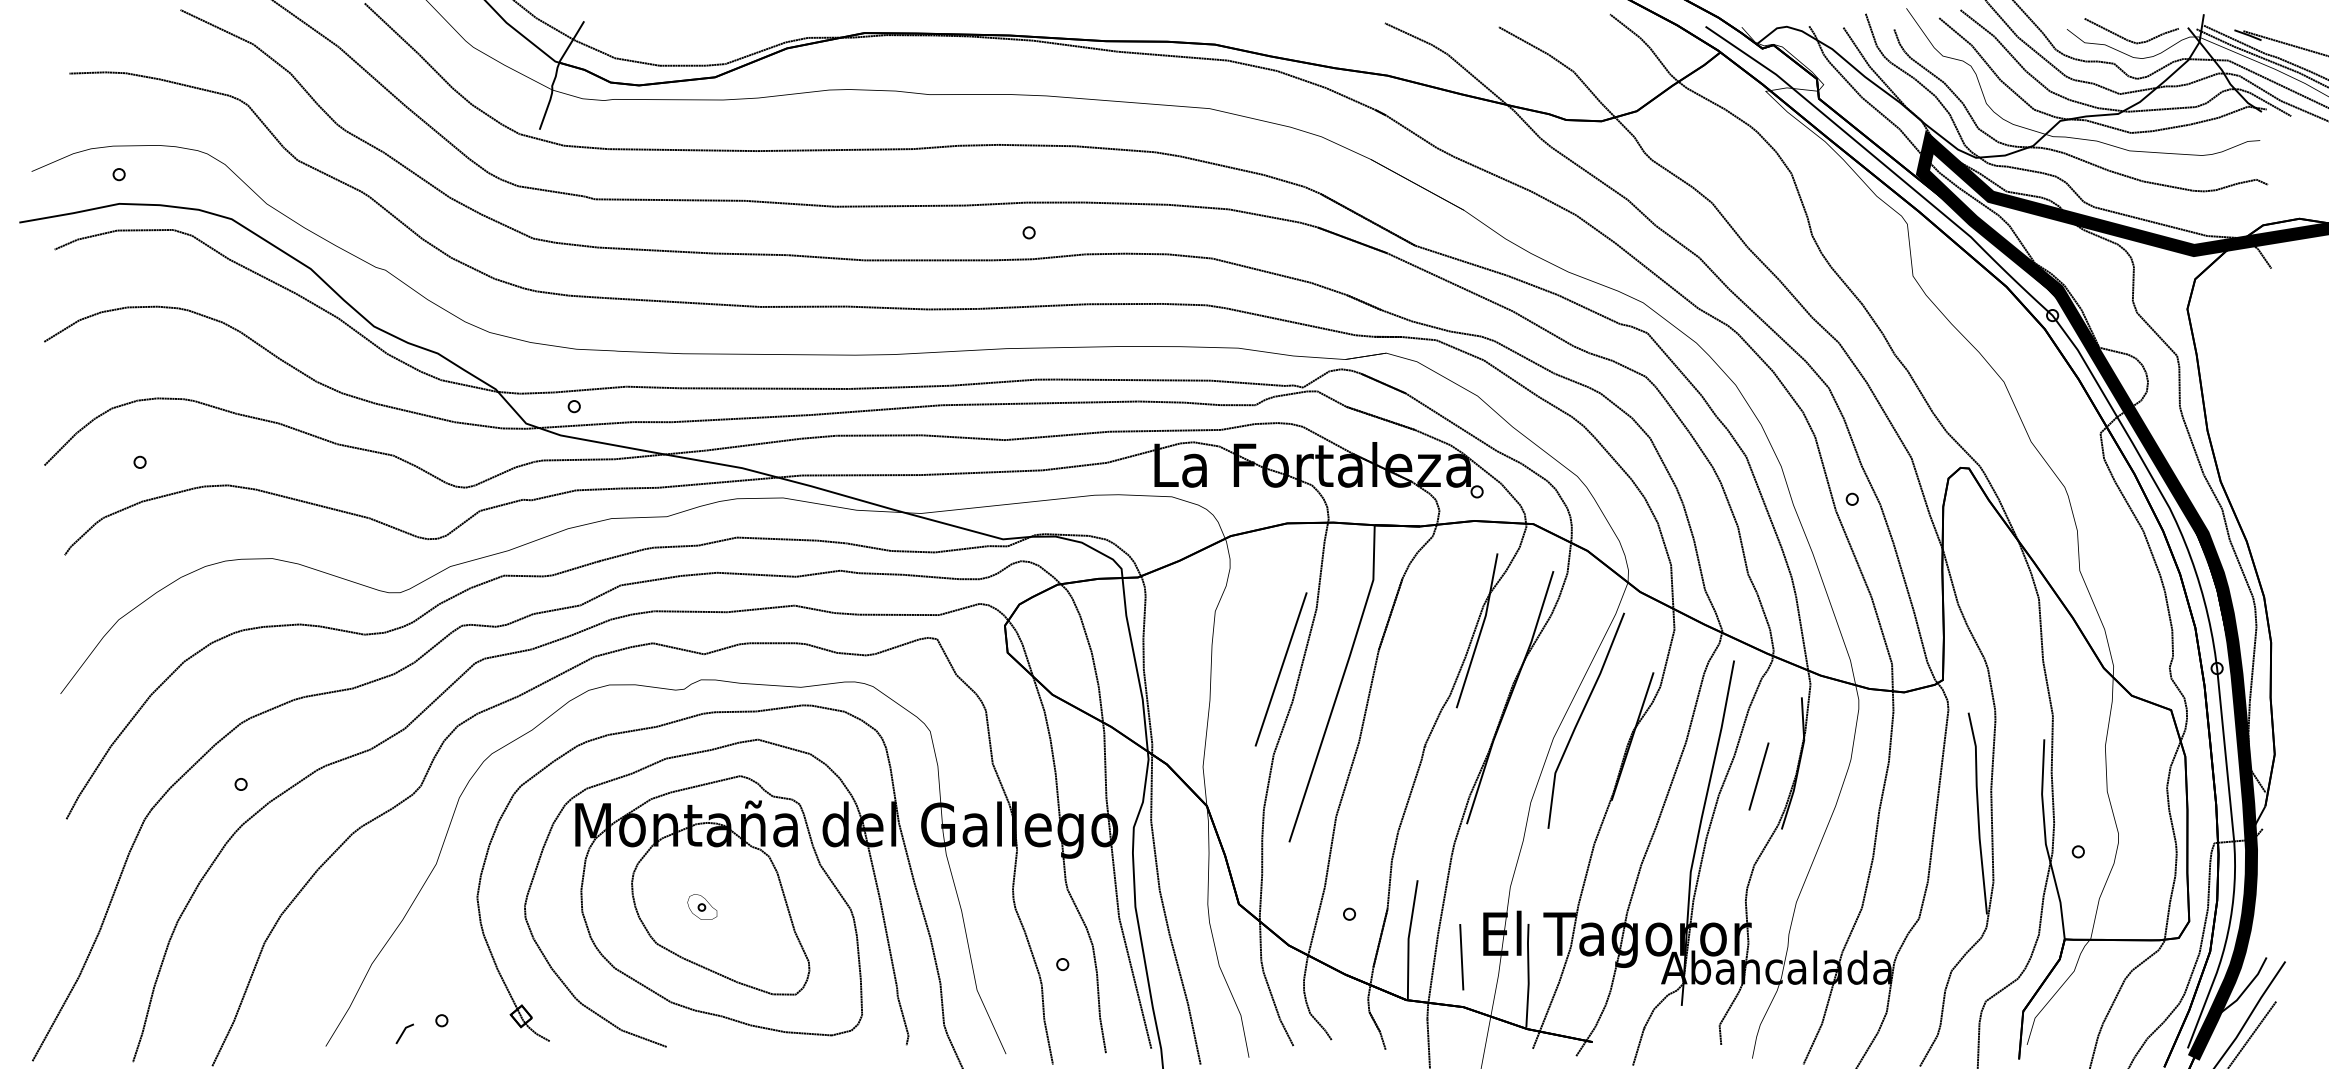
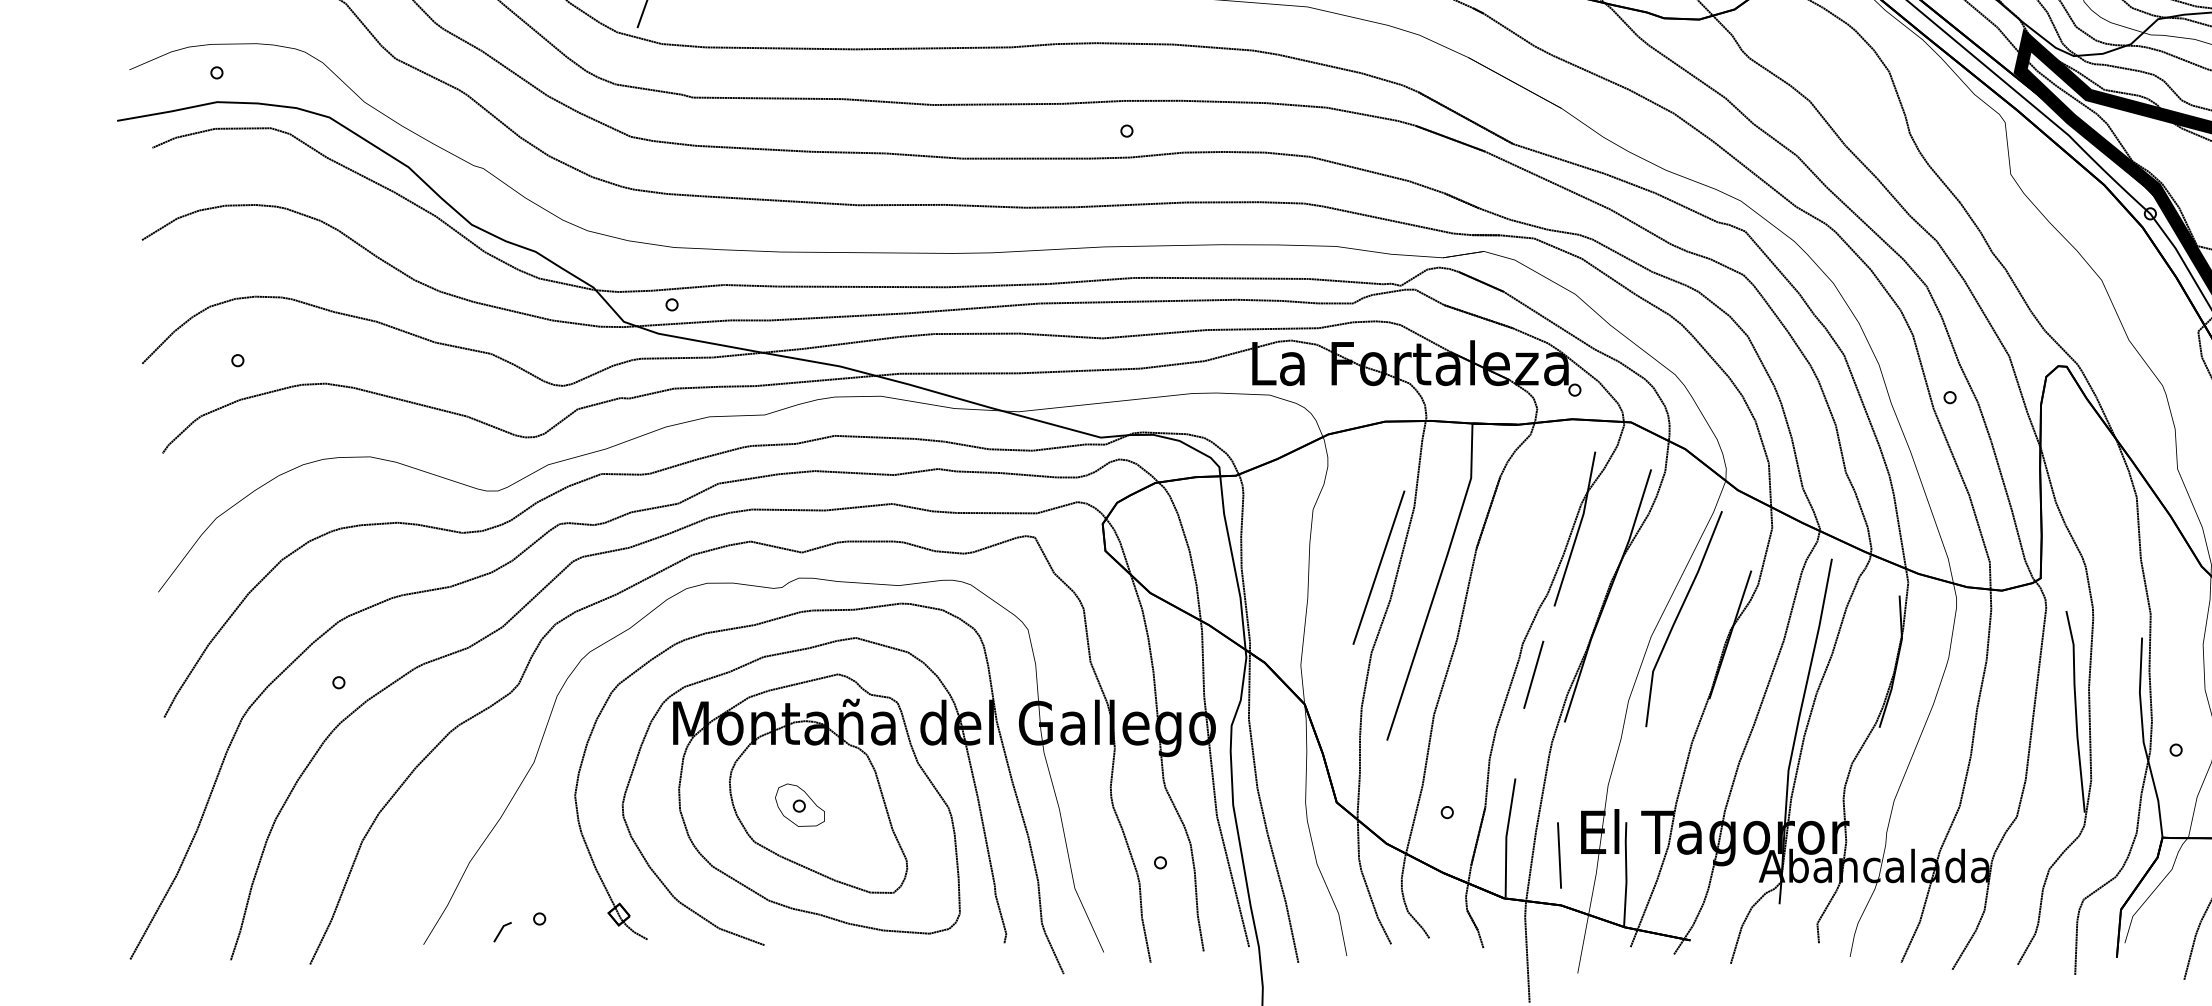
line: (1758, 776) -> (1533, 674), moved
part: (702, 906) -> (800, 804), size x1.67

